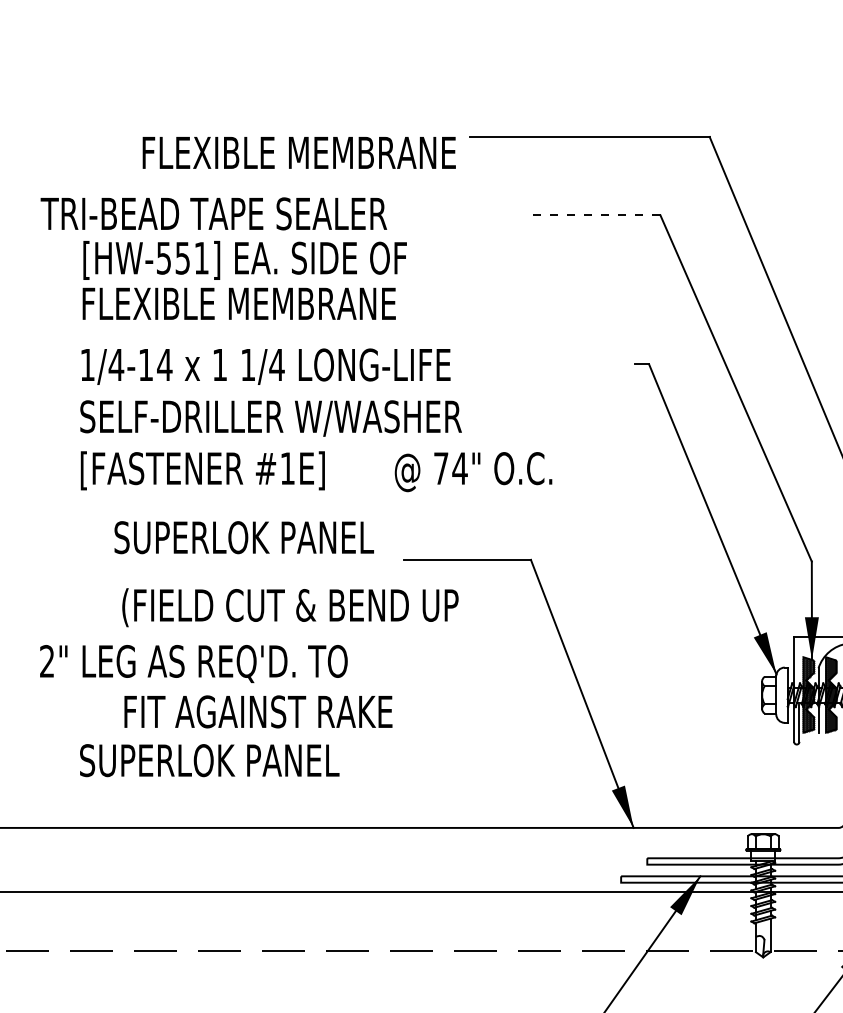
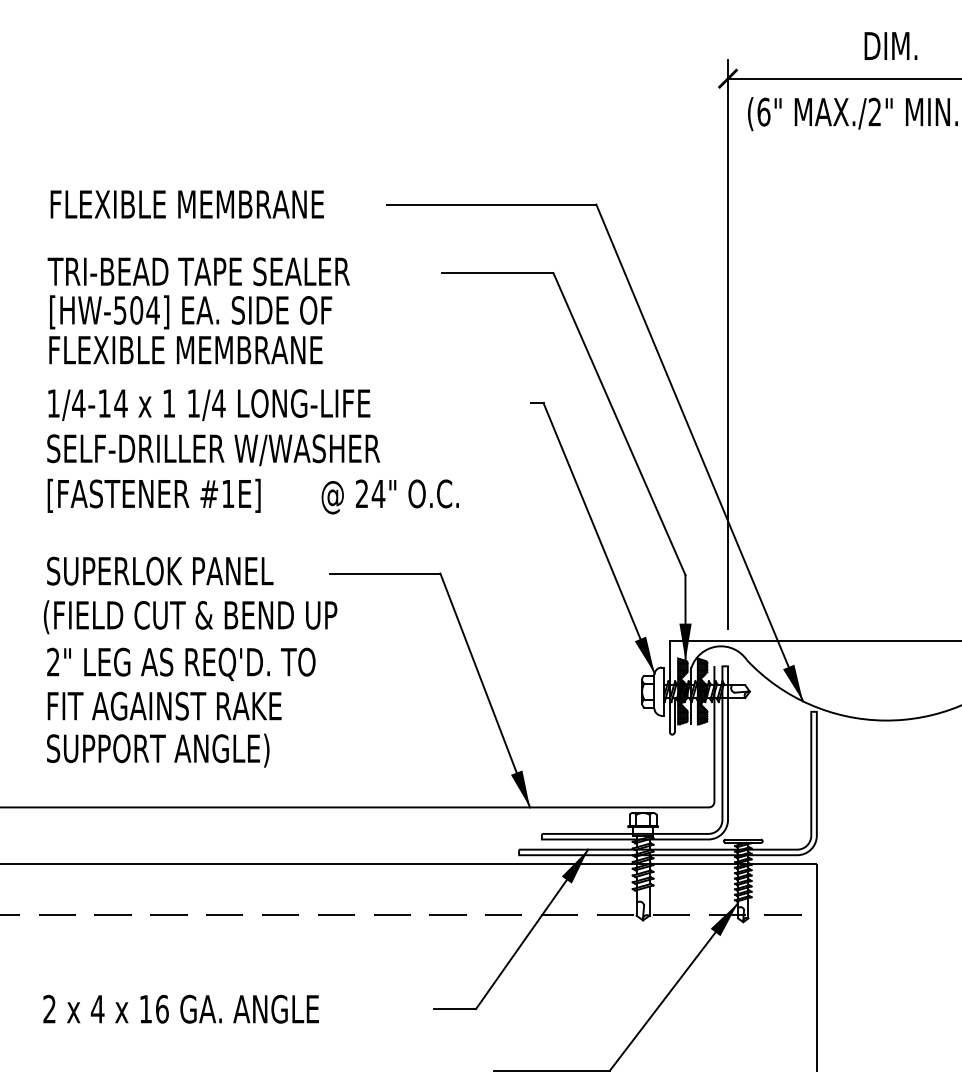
text: (298, 152) -> (186, 204), moved
text: (213, 213) -> (198, 271), moved
line: (596, 215) -> (497, 273), dashed -> solid
text: (191, 258) -> (144, 310), [HW-551] -> [HW-504]
text: (440, 468) -> (361, 493), 74" -> 24"
text: (244, 536) -> (160, 570), moved
text: (290, 607) -> (190, 617), moved
text: (194, 662) -> (181, 663), moved
text: (258, 711) -> (164, 705), moved
text: (241, 762) -> (187, 750), SUPERLOK PANEL -> SUPPORT ANGLE)

